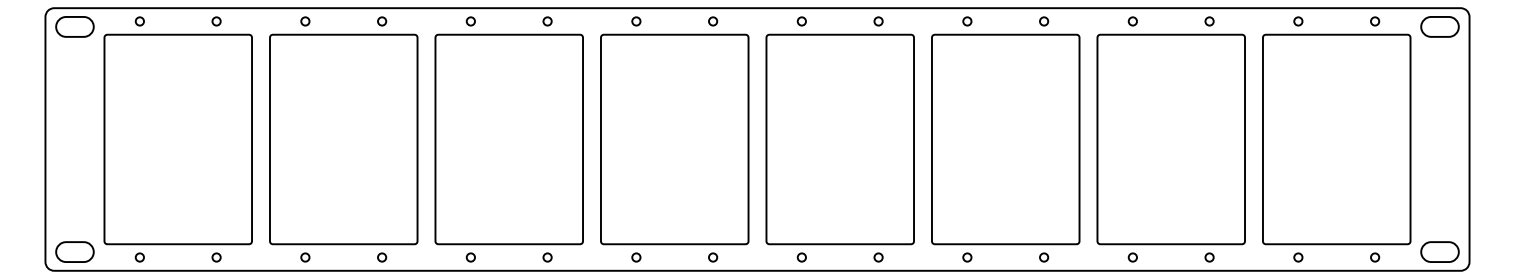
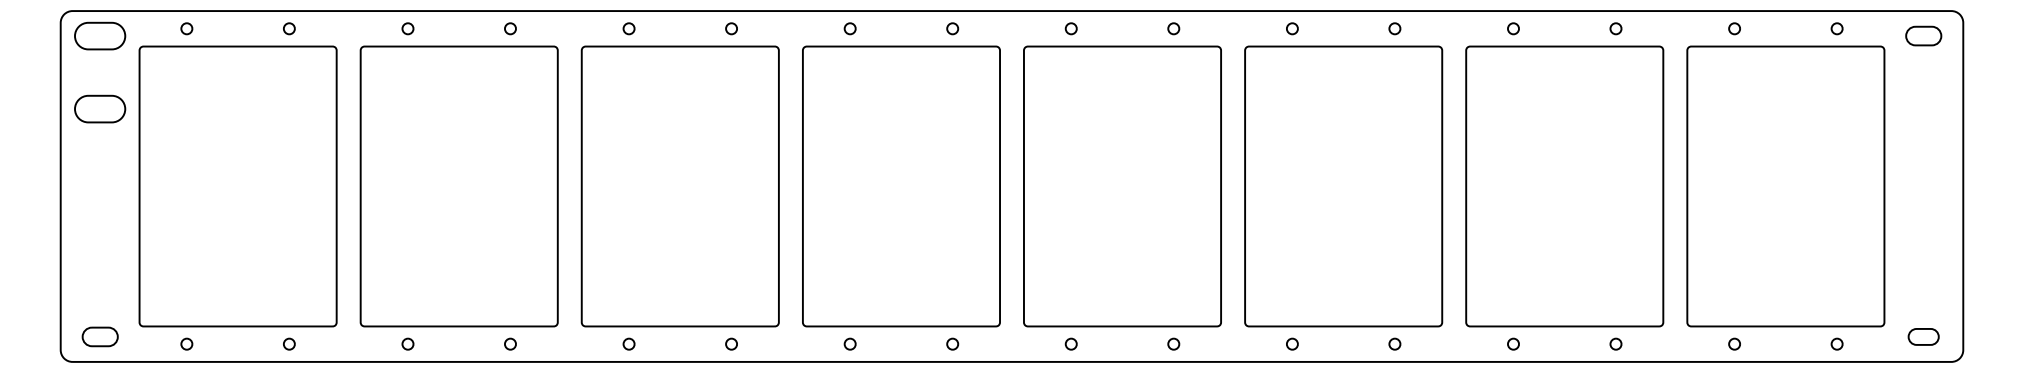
part: (1439, 26) -> (1923, 35), size x0.7
part: (75, 81) -> (100, 108), added
part: (75, 251) -> (100, 336), size x0.7
part: (1439, 251) -> (1923, 336), size x0.6

